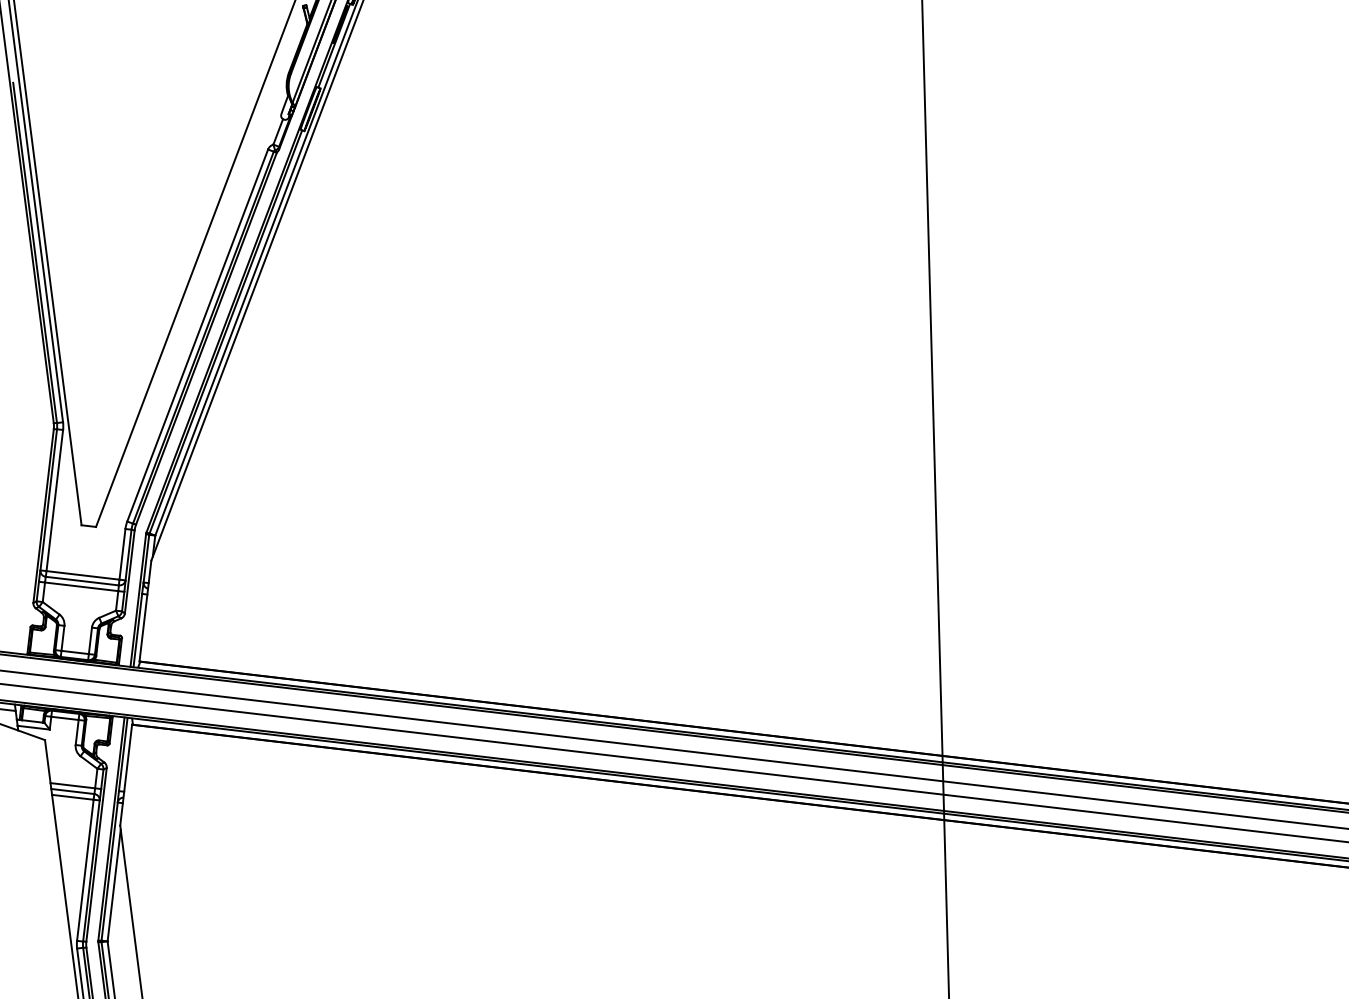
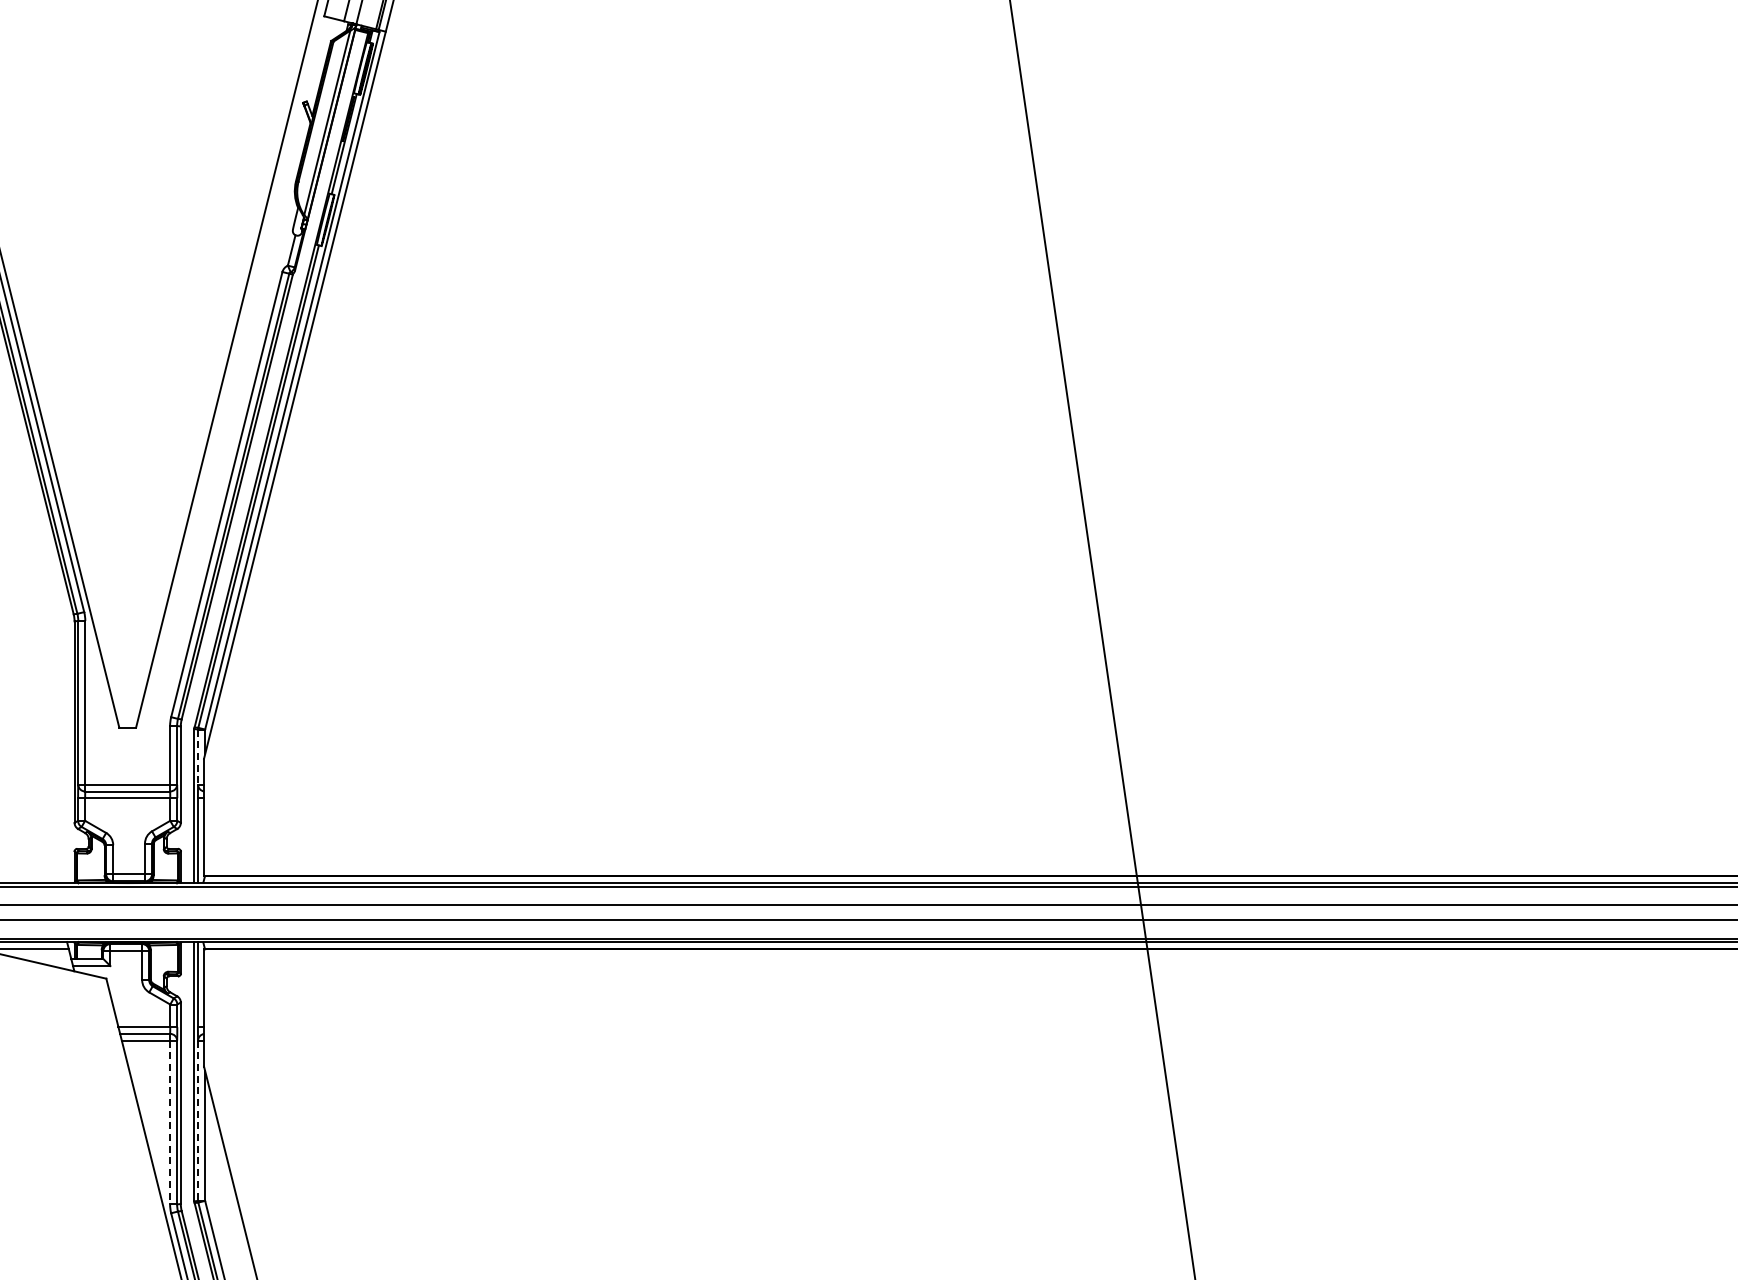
line: (146, 558) -> (198, 757), solid -> dashed
line: (85, 870) -> (170, 1122), solid -> dashed
line: (109, 872) -> (198, 1121), solid -> dashed

